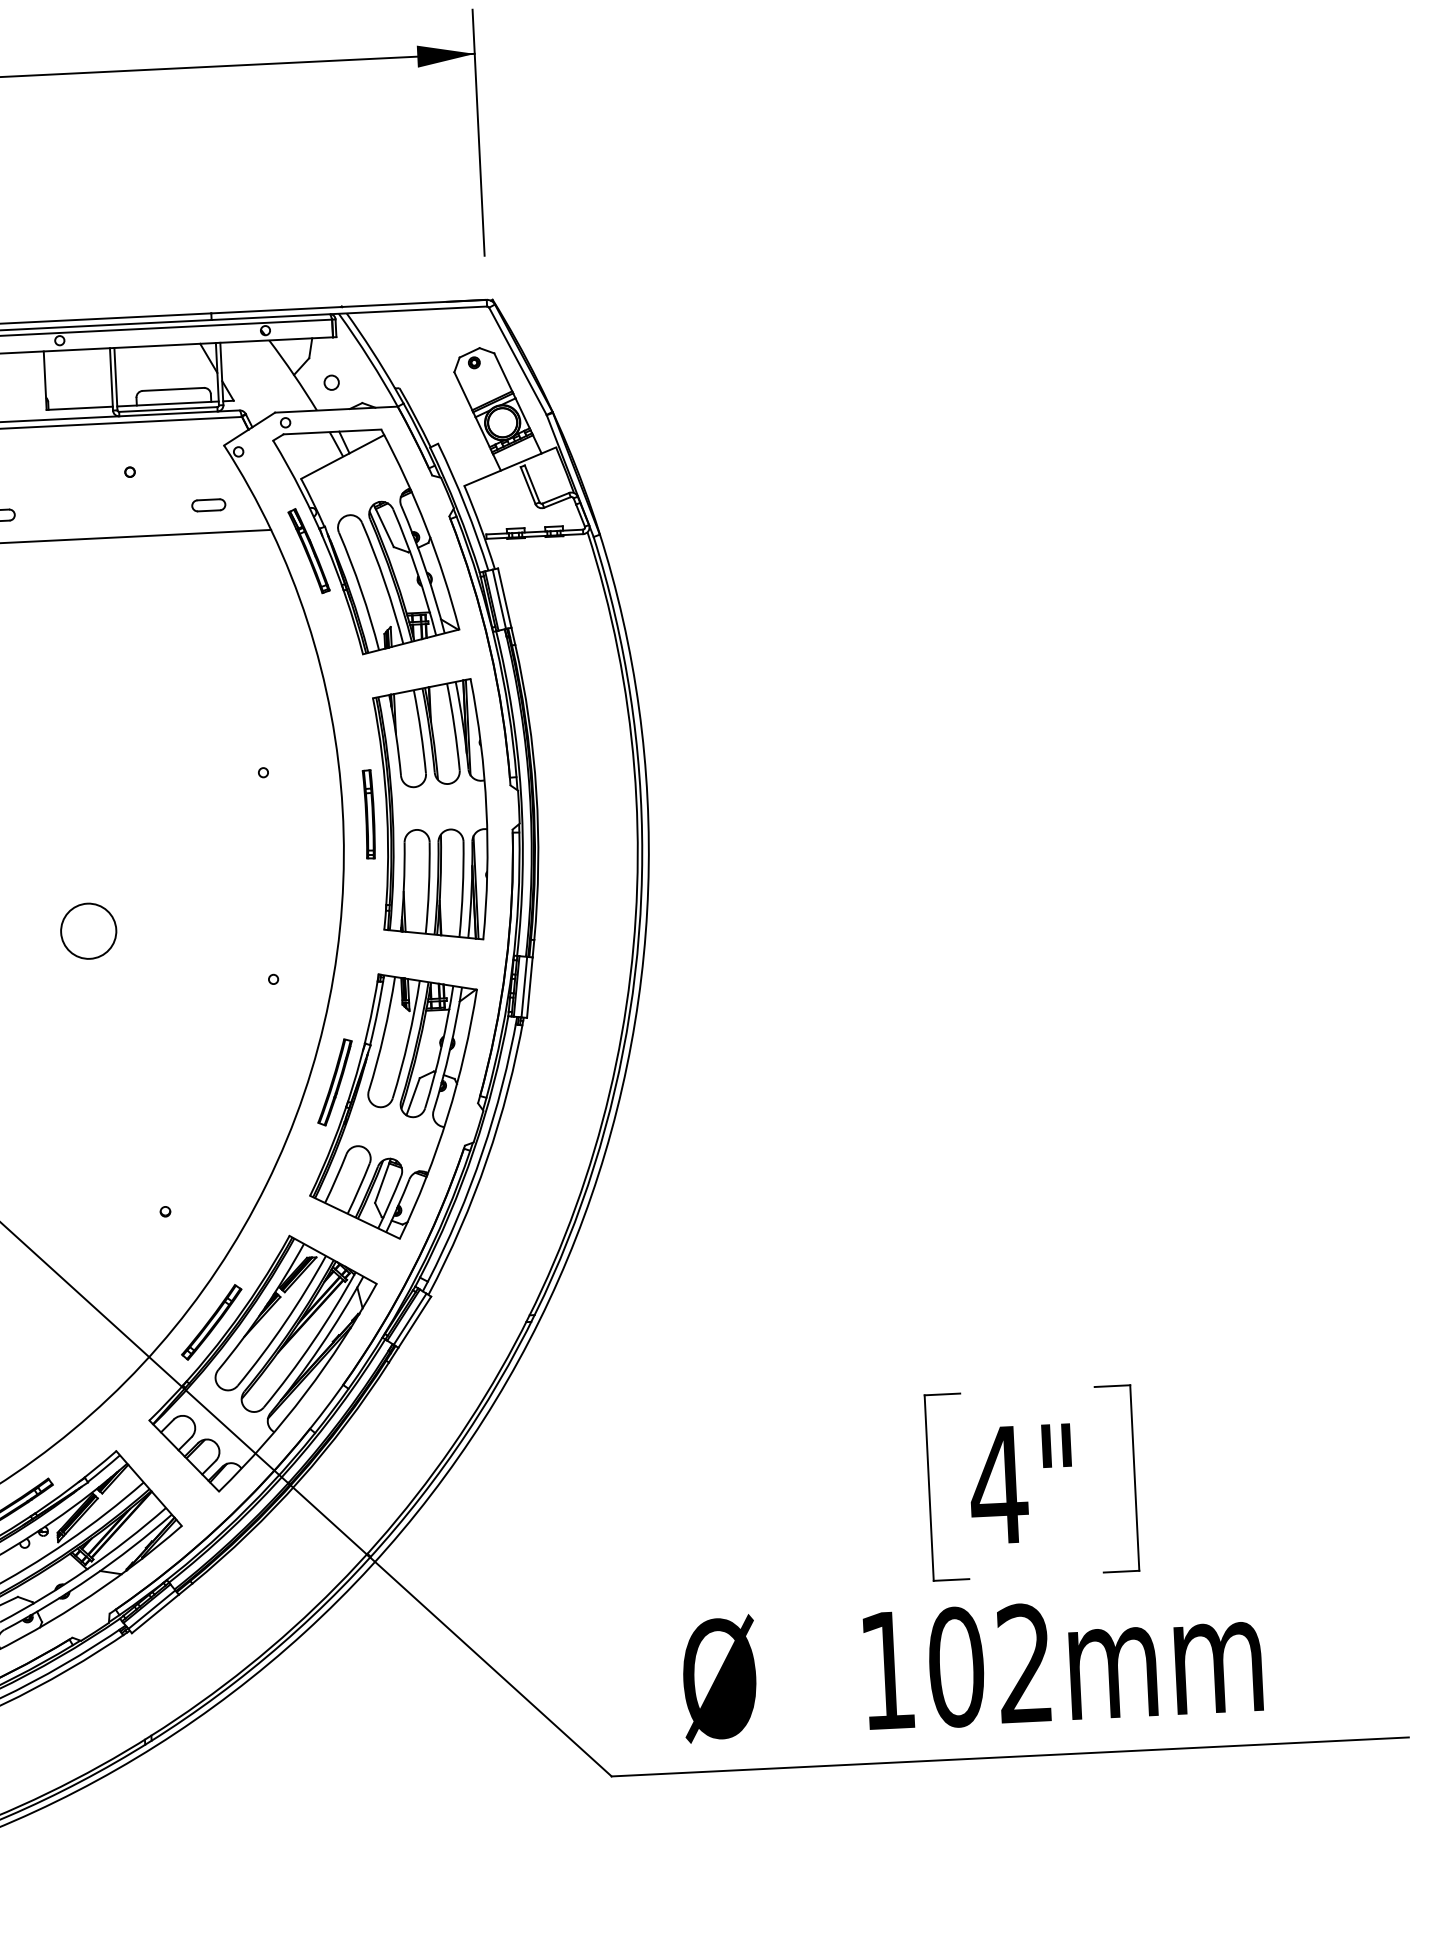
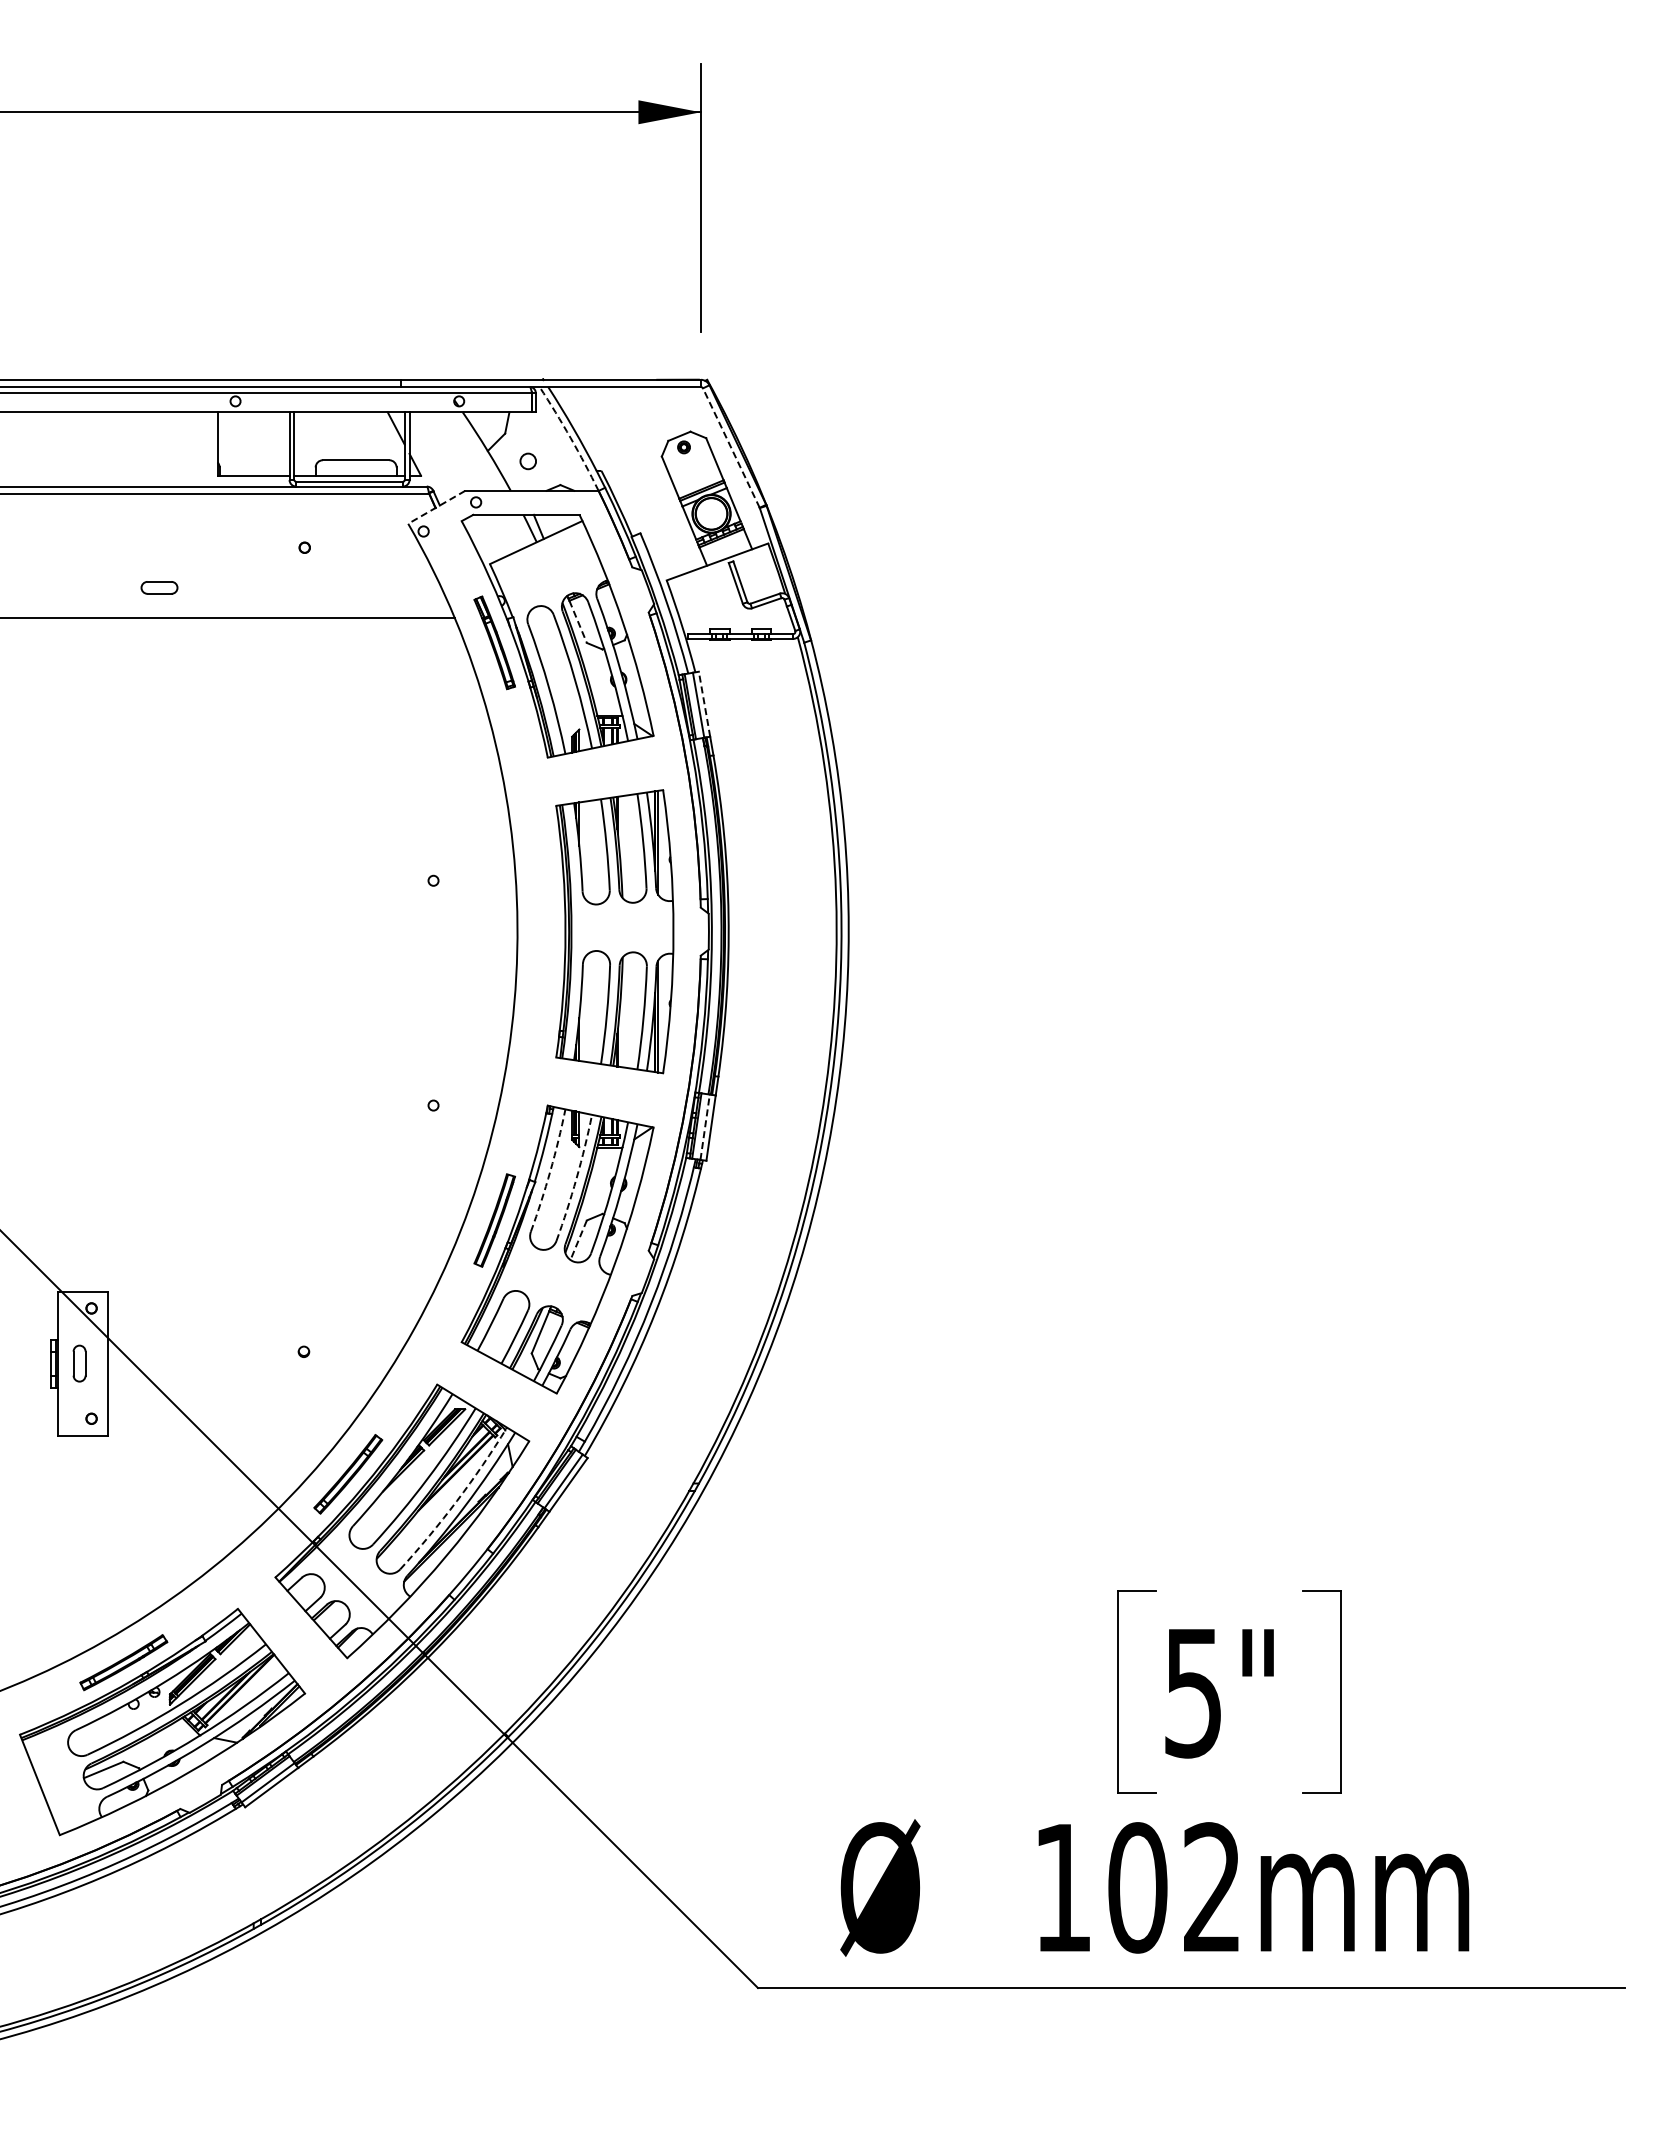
arc: (369, 359) -> (570, 438), solid -> dashed
line: (518, 360) -> (731, 447), solid -> dashed
line: (249, 429) -> (436, 507), solid -> dashed
part: (208, 504) -> (388, 587), removed
line: (385, 527) -> (578, 621), solid -> dashed
line: (504, 598) -> (704, 704), solid -> dashed
part: (368, 814) -> (545, 931), removed
circle: (88, 931) -> (235, 1043), removed
line: (524, 986) -> (705, 1126), solid -> dashed
arc: (384, 1034) -> (550, 1171), solid -> dashed
arc: (408, 1040) -> (576, 1178), solid -> dashed
line: (412, 1097) -> (578, 1240), solid -> dashed
arc: (313, 1342) -> (457, 1501), solid -> dashed
text: (998, 1485) -> (1193, 1693), 4" -> 5"

